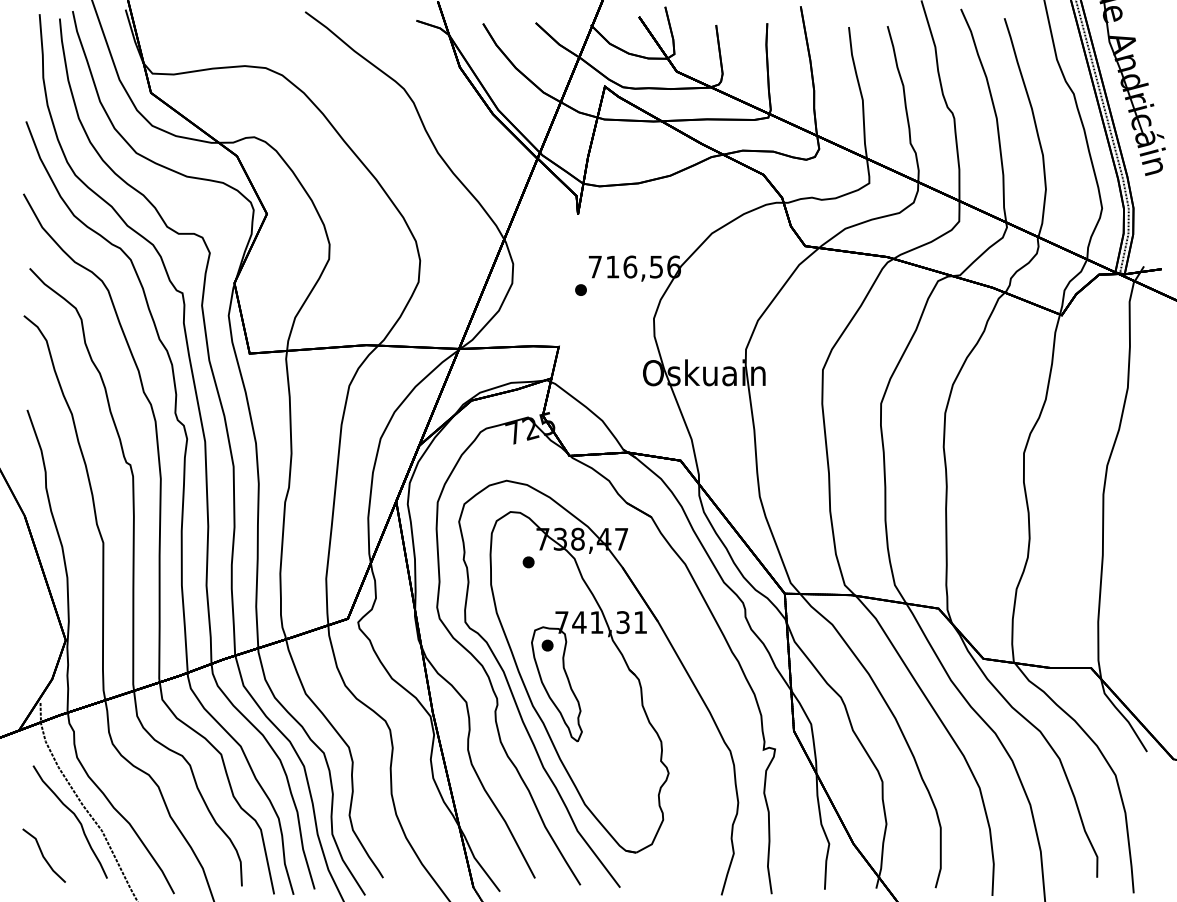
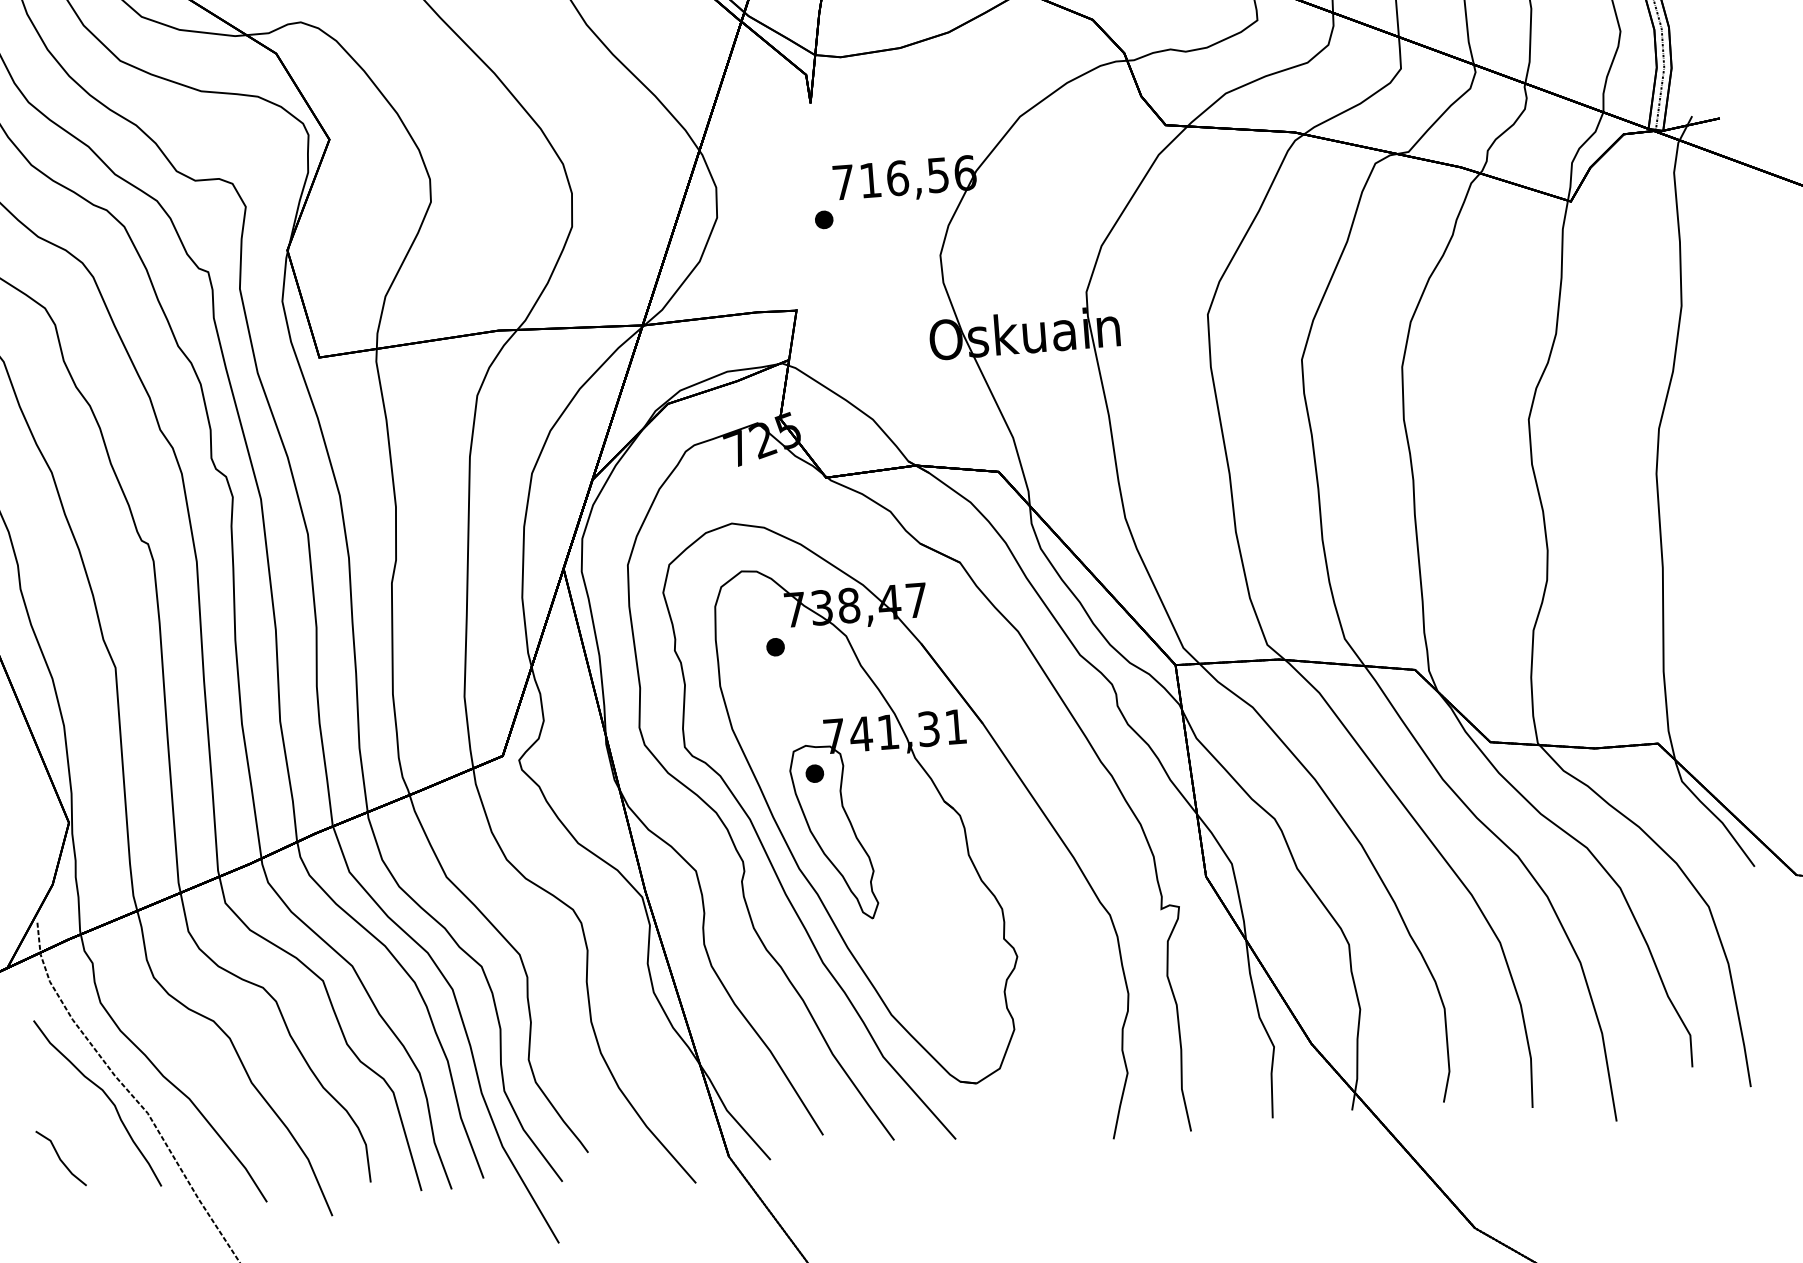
part: (43, 855) -> (60, 1158), size x0.7

